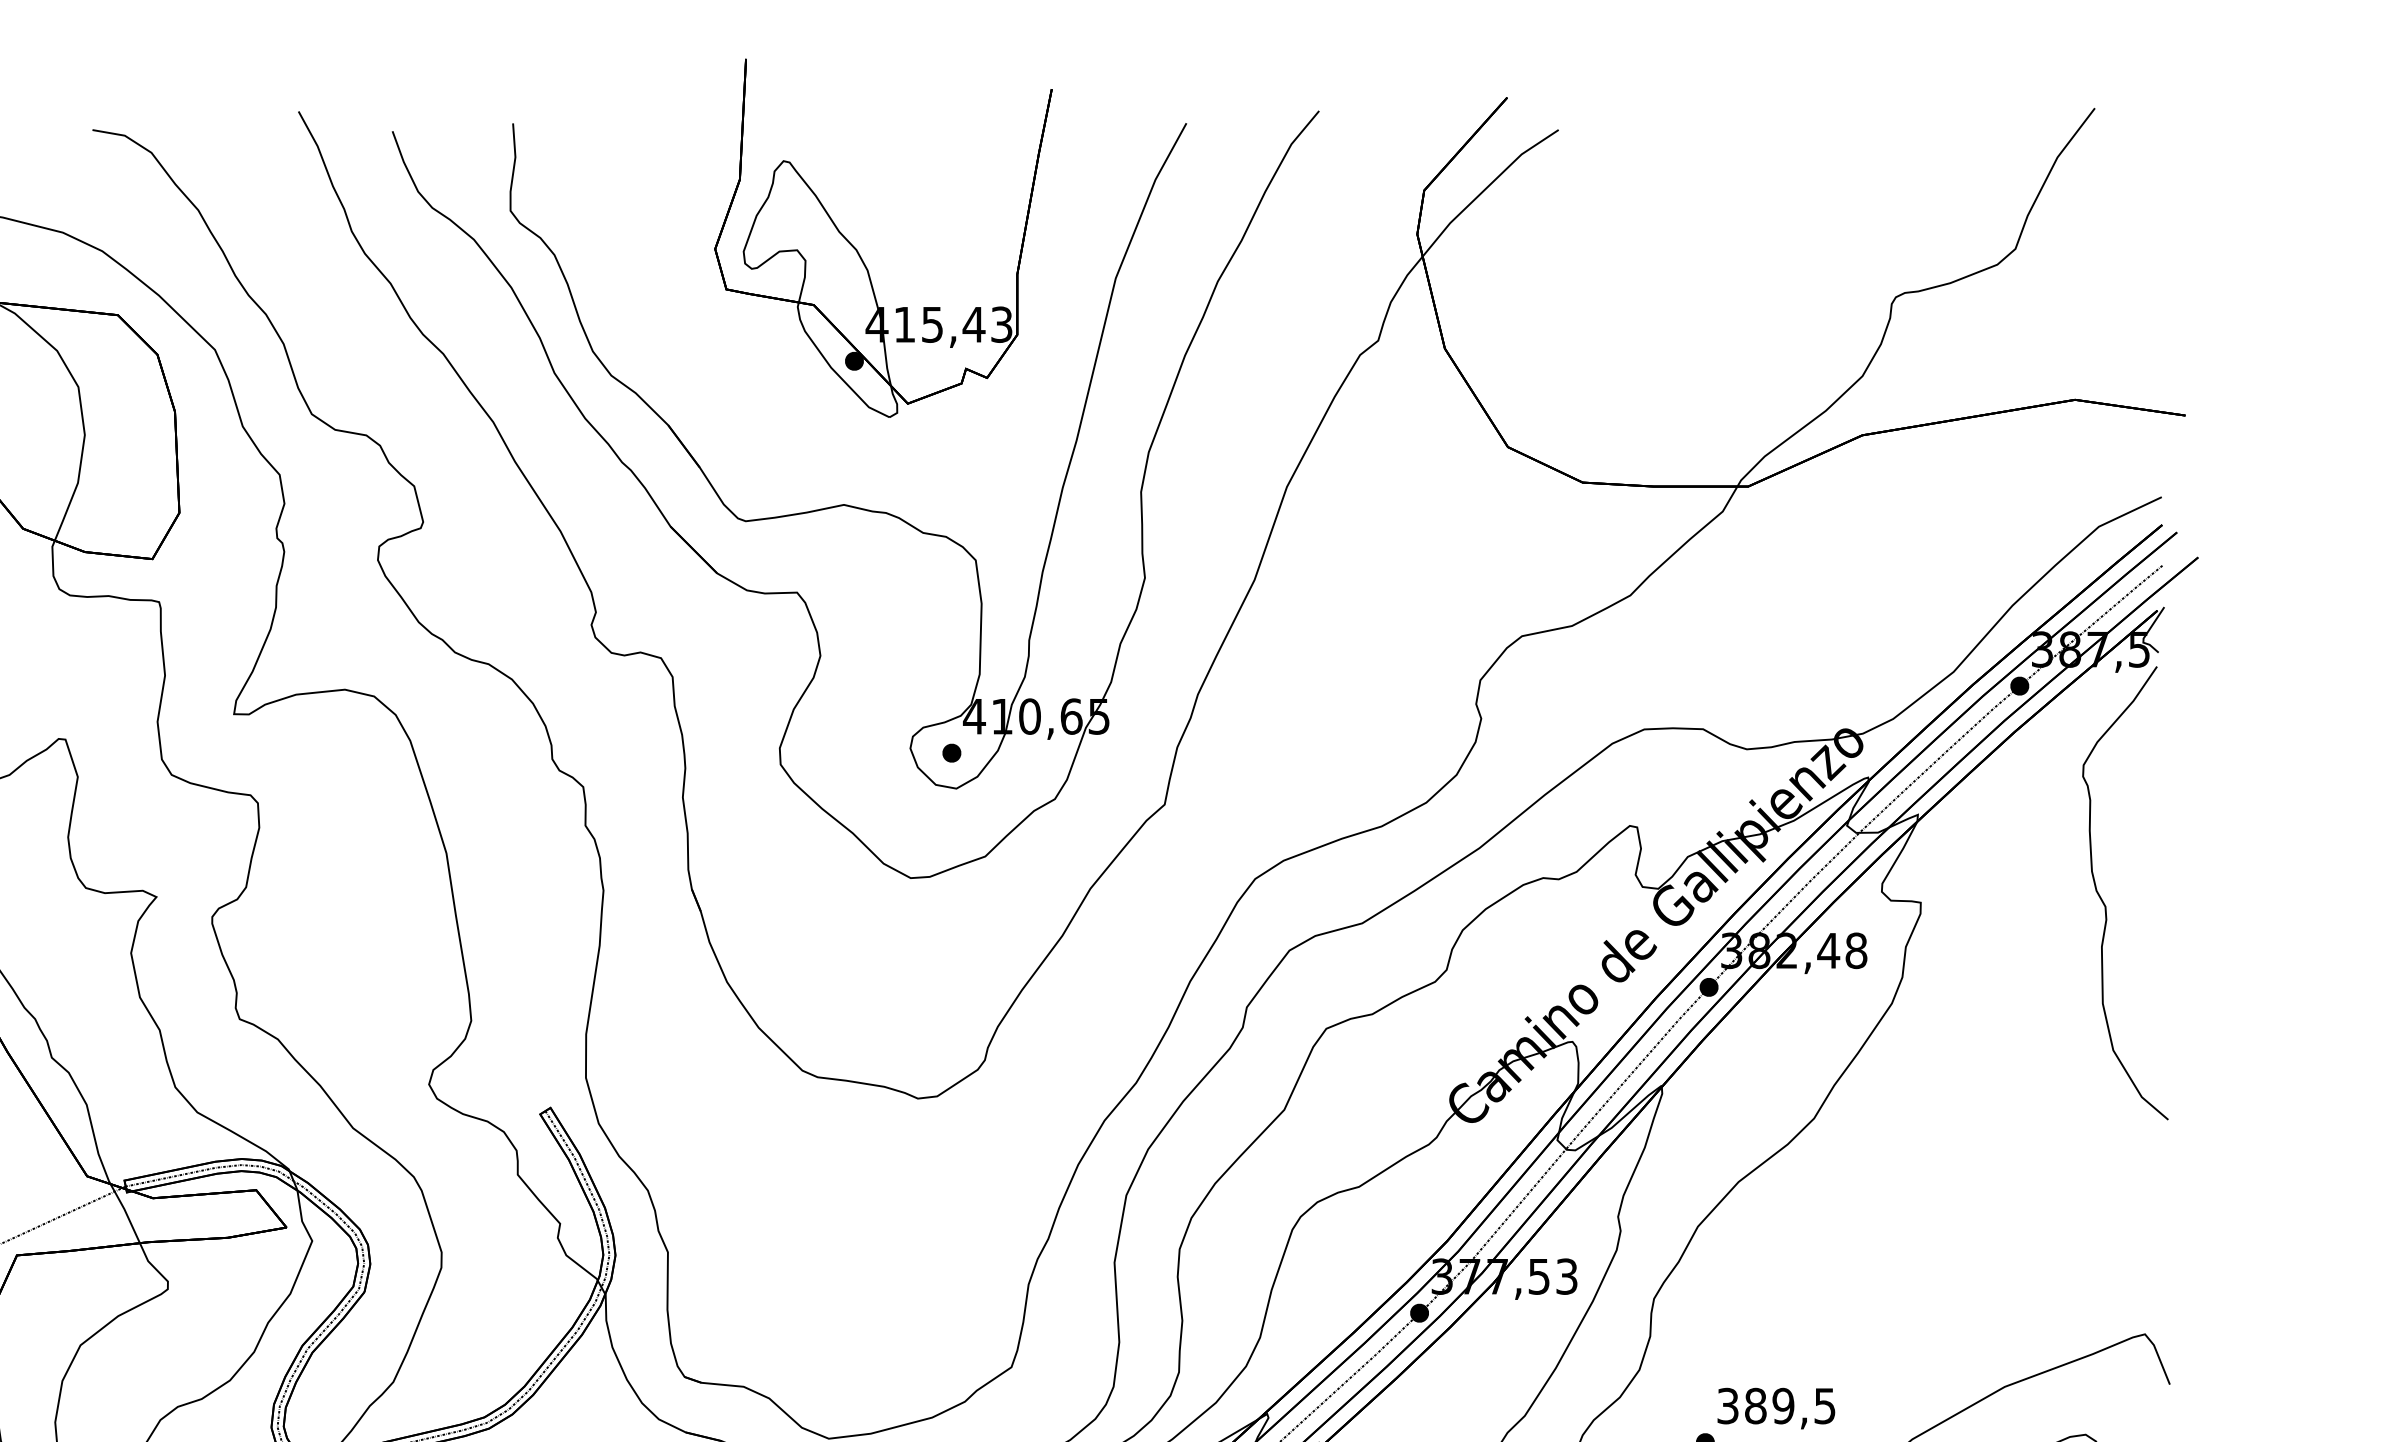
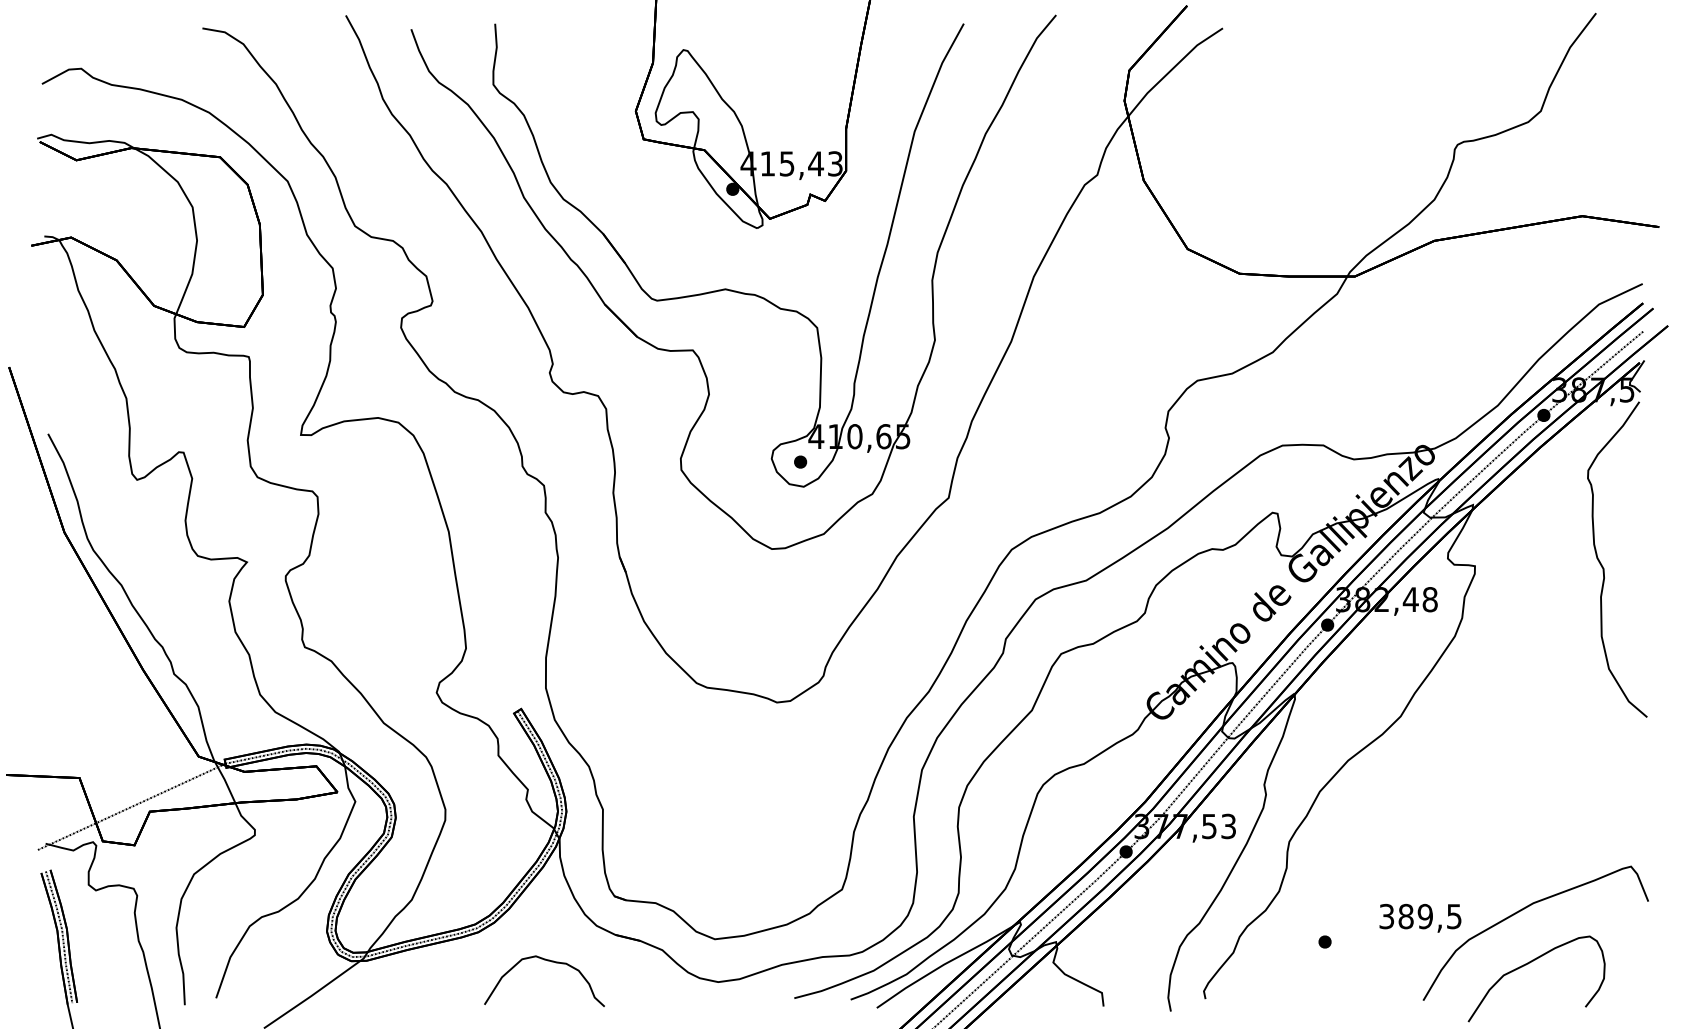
text: (1776, 1407) -> (1420, 917), moved

